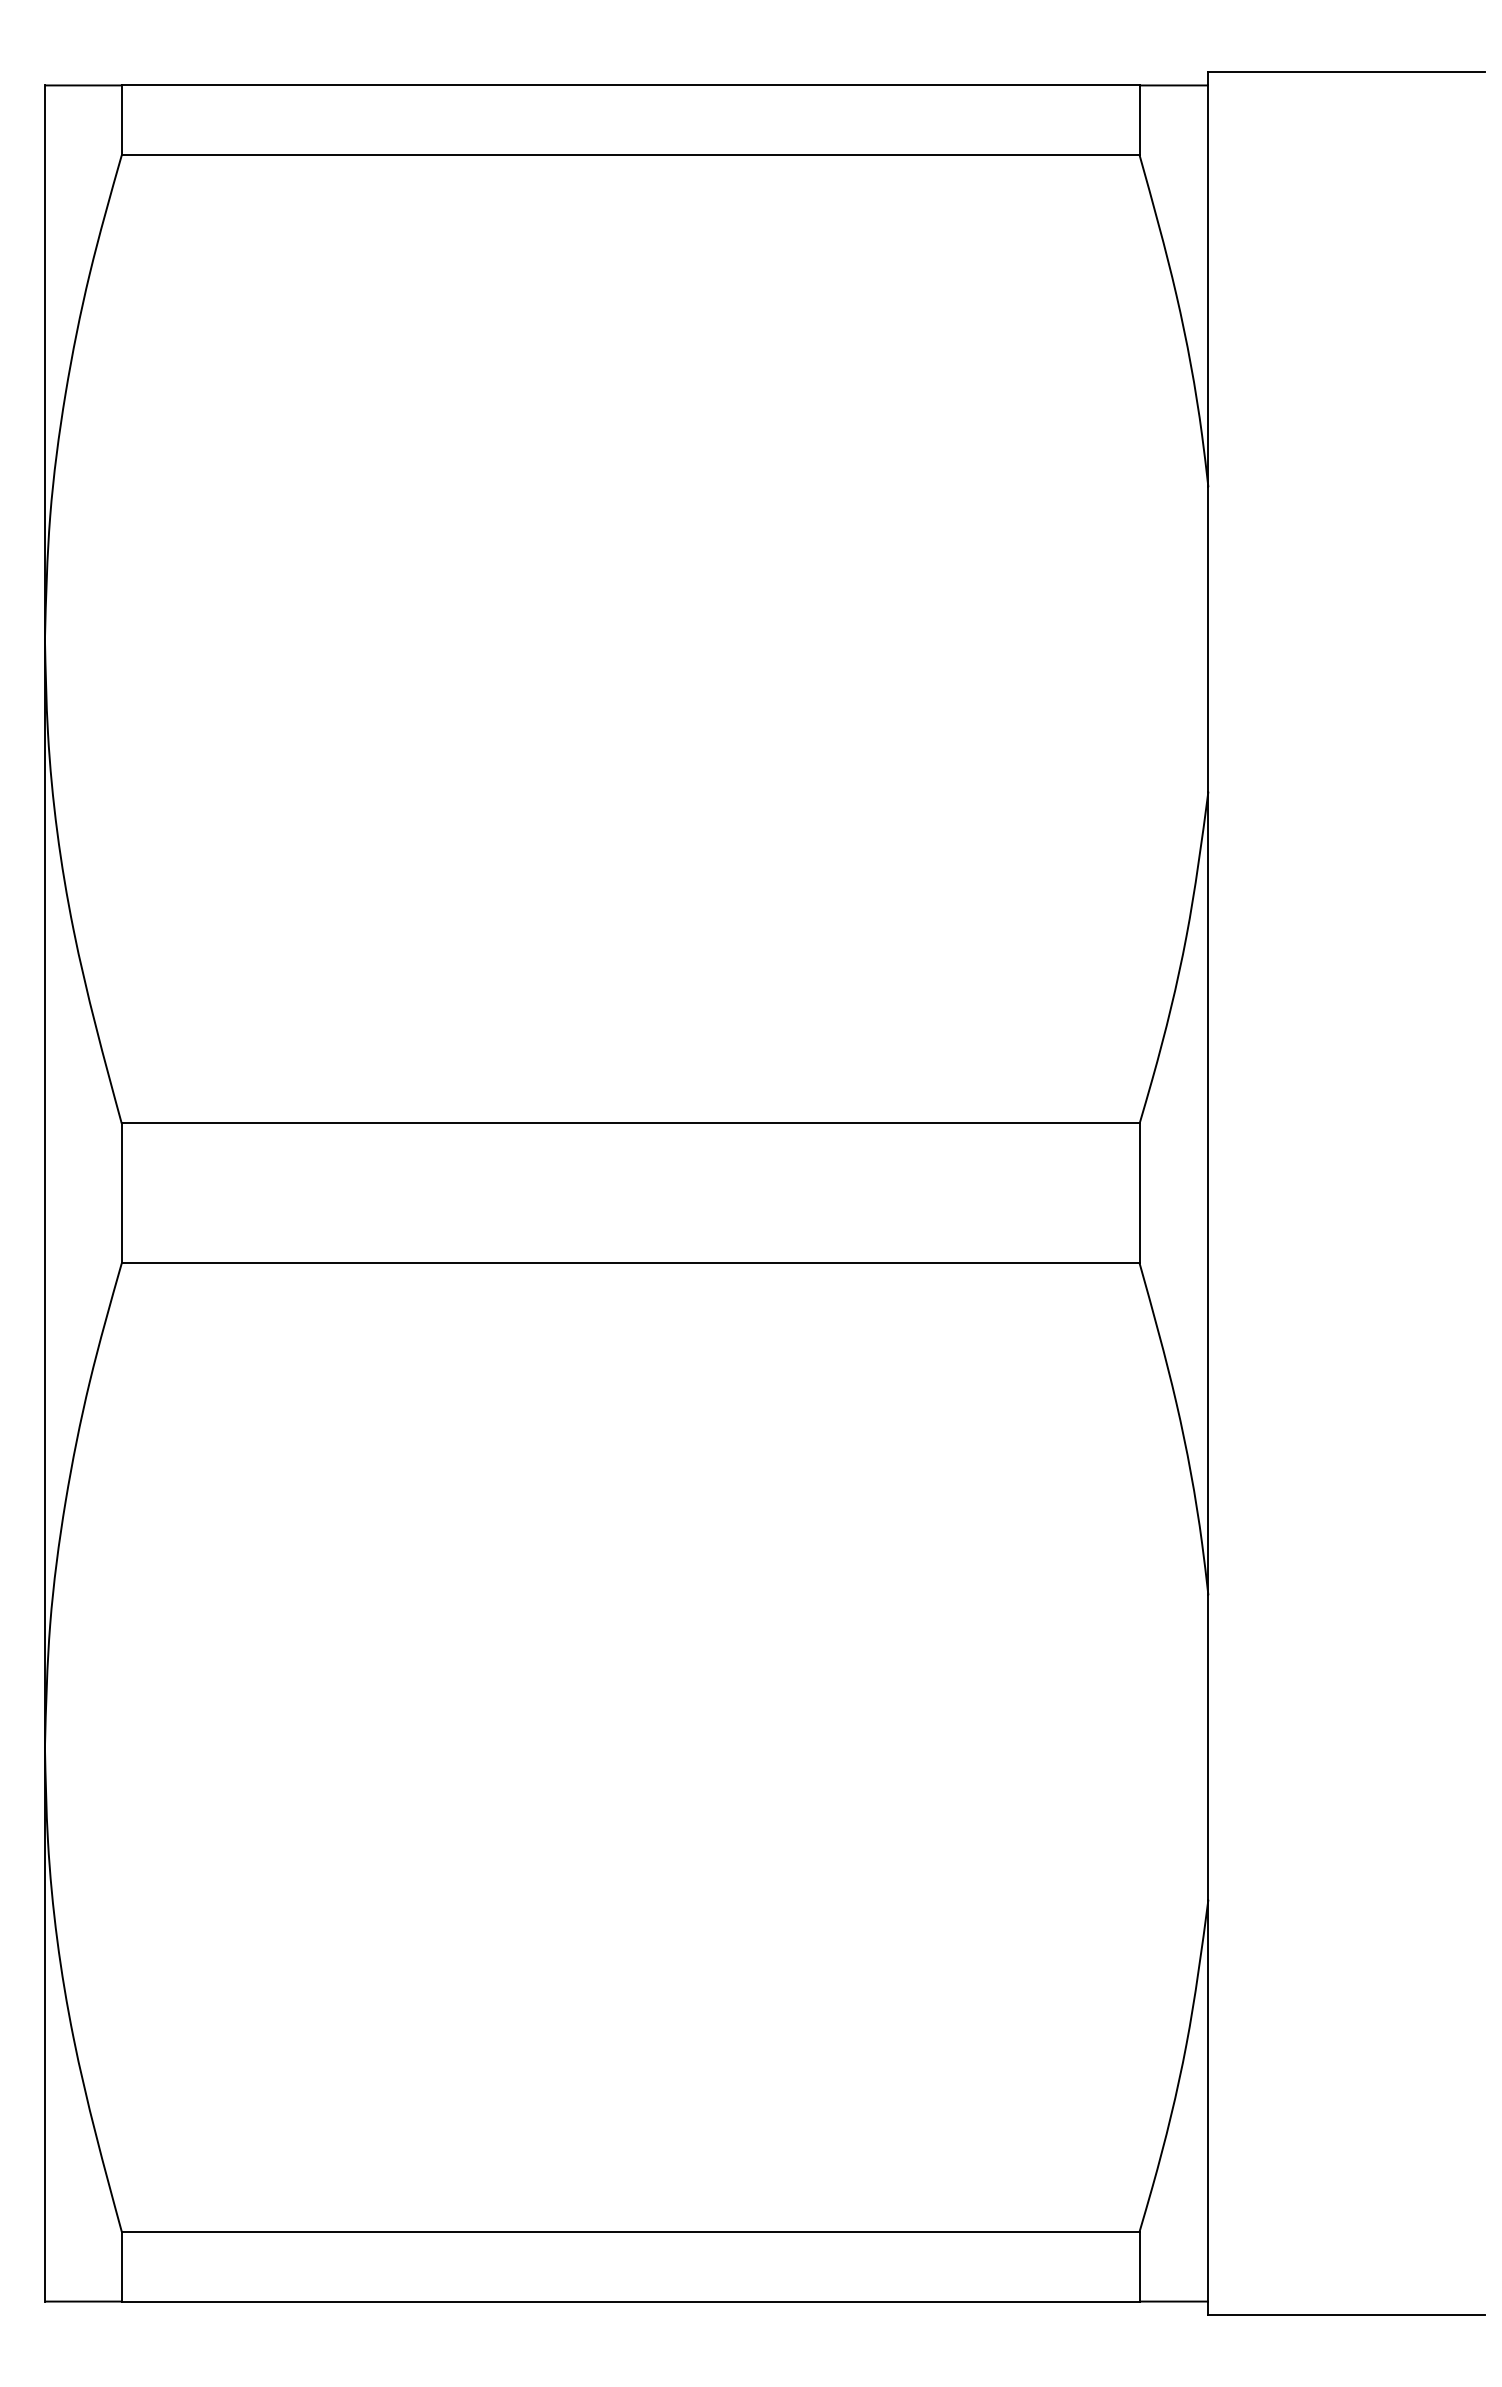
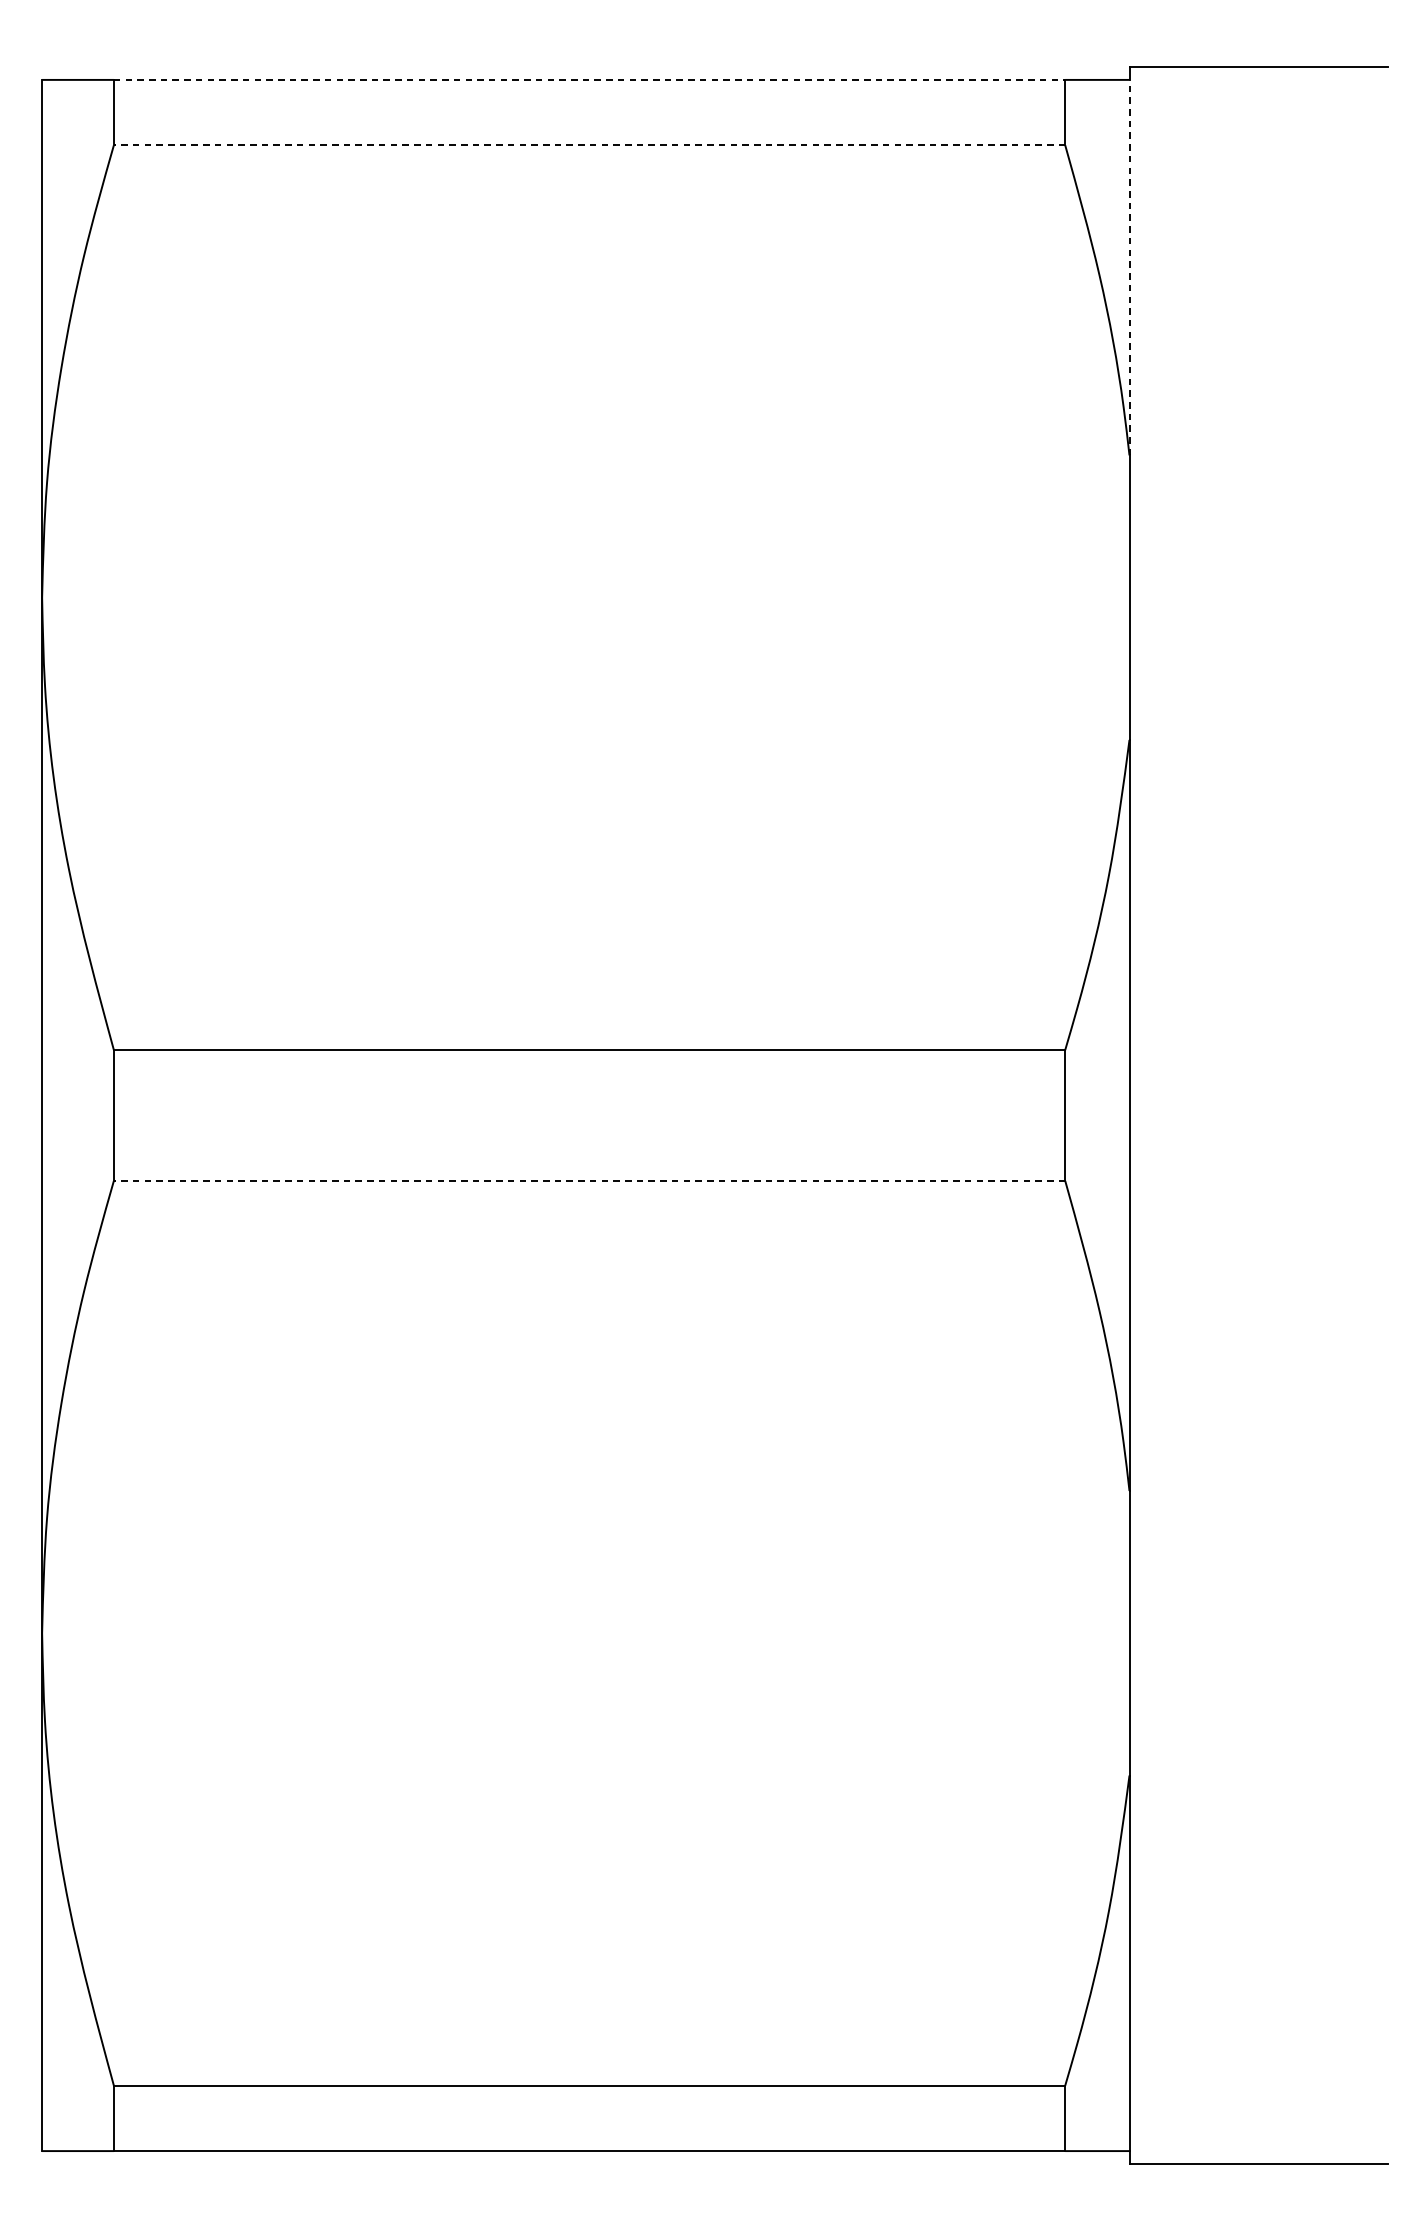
line: (630, 85) -> (589, 79), solid -> dashed
line: (630, 155) -> (589, 145), solid -> dashed
line: (1208, 286) -> (1129, 267), solid -> dashed
line: (630, 1263) -> (589, 1180), solid -> dashed

